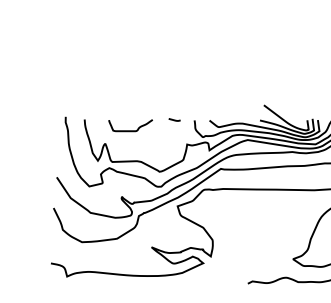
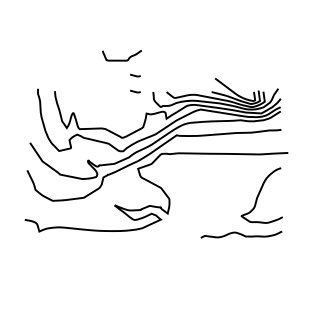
curve: (174, 101) -> (135, 75), added
curve: (131, 129) -> (122, 59), moved

